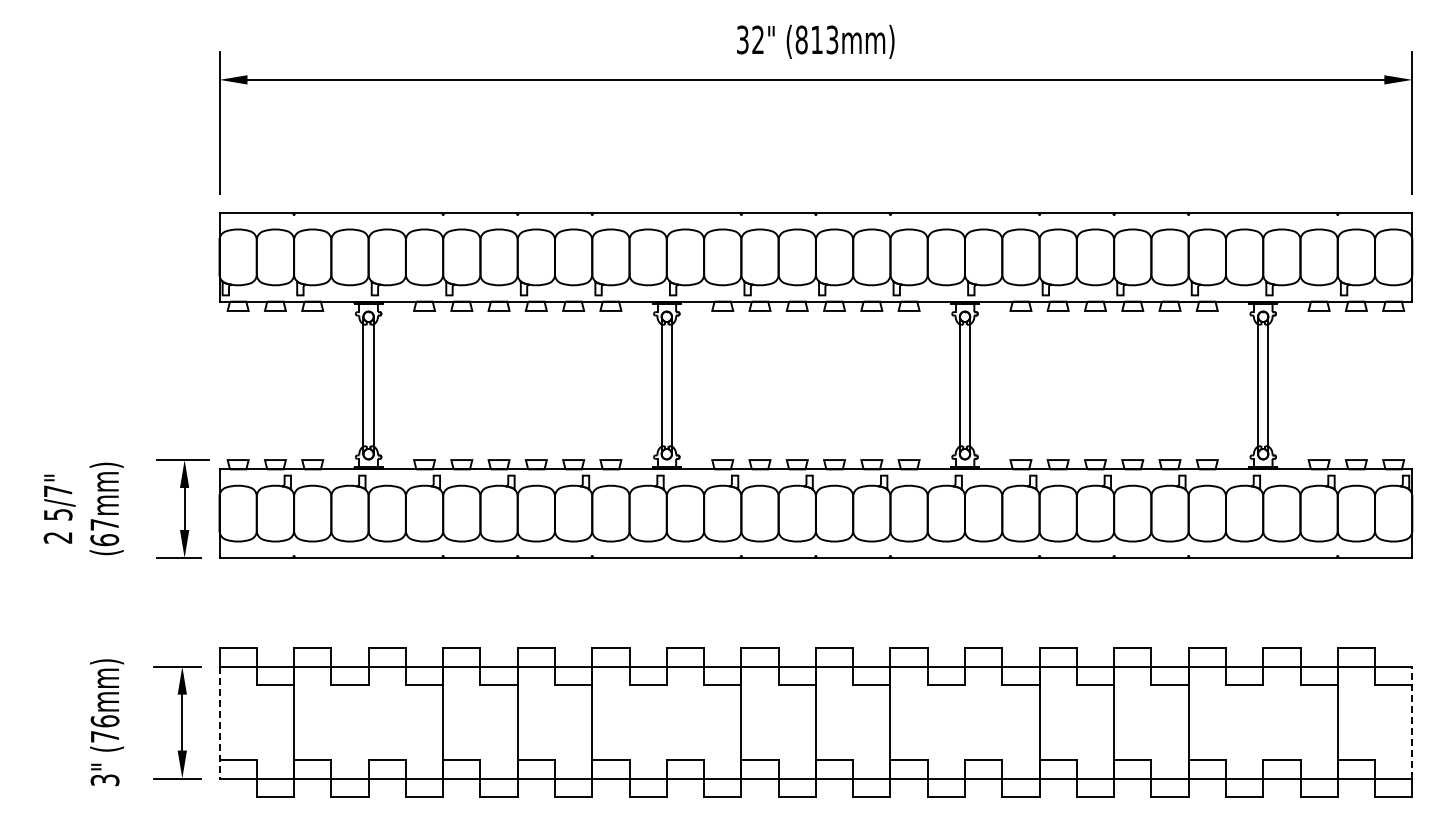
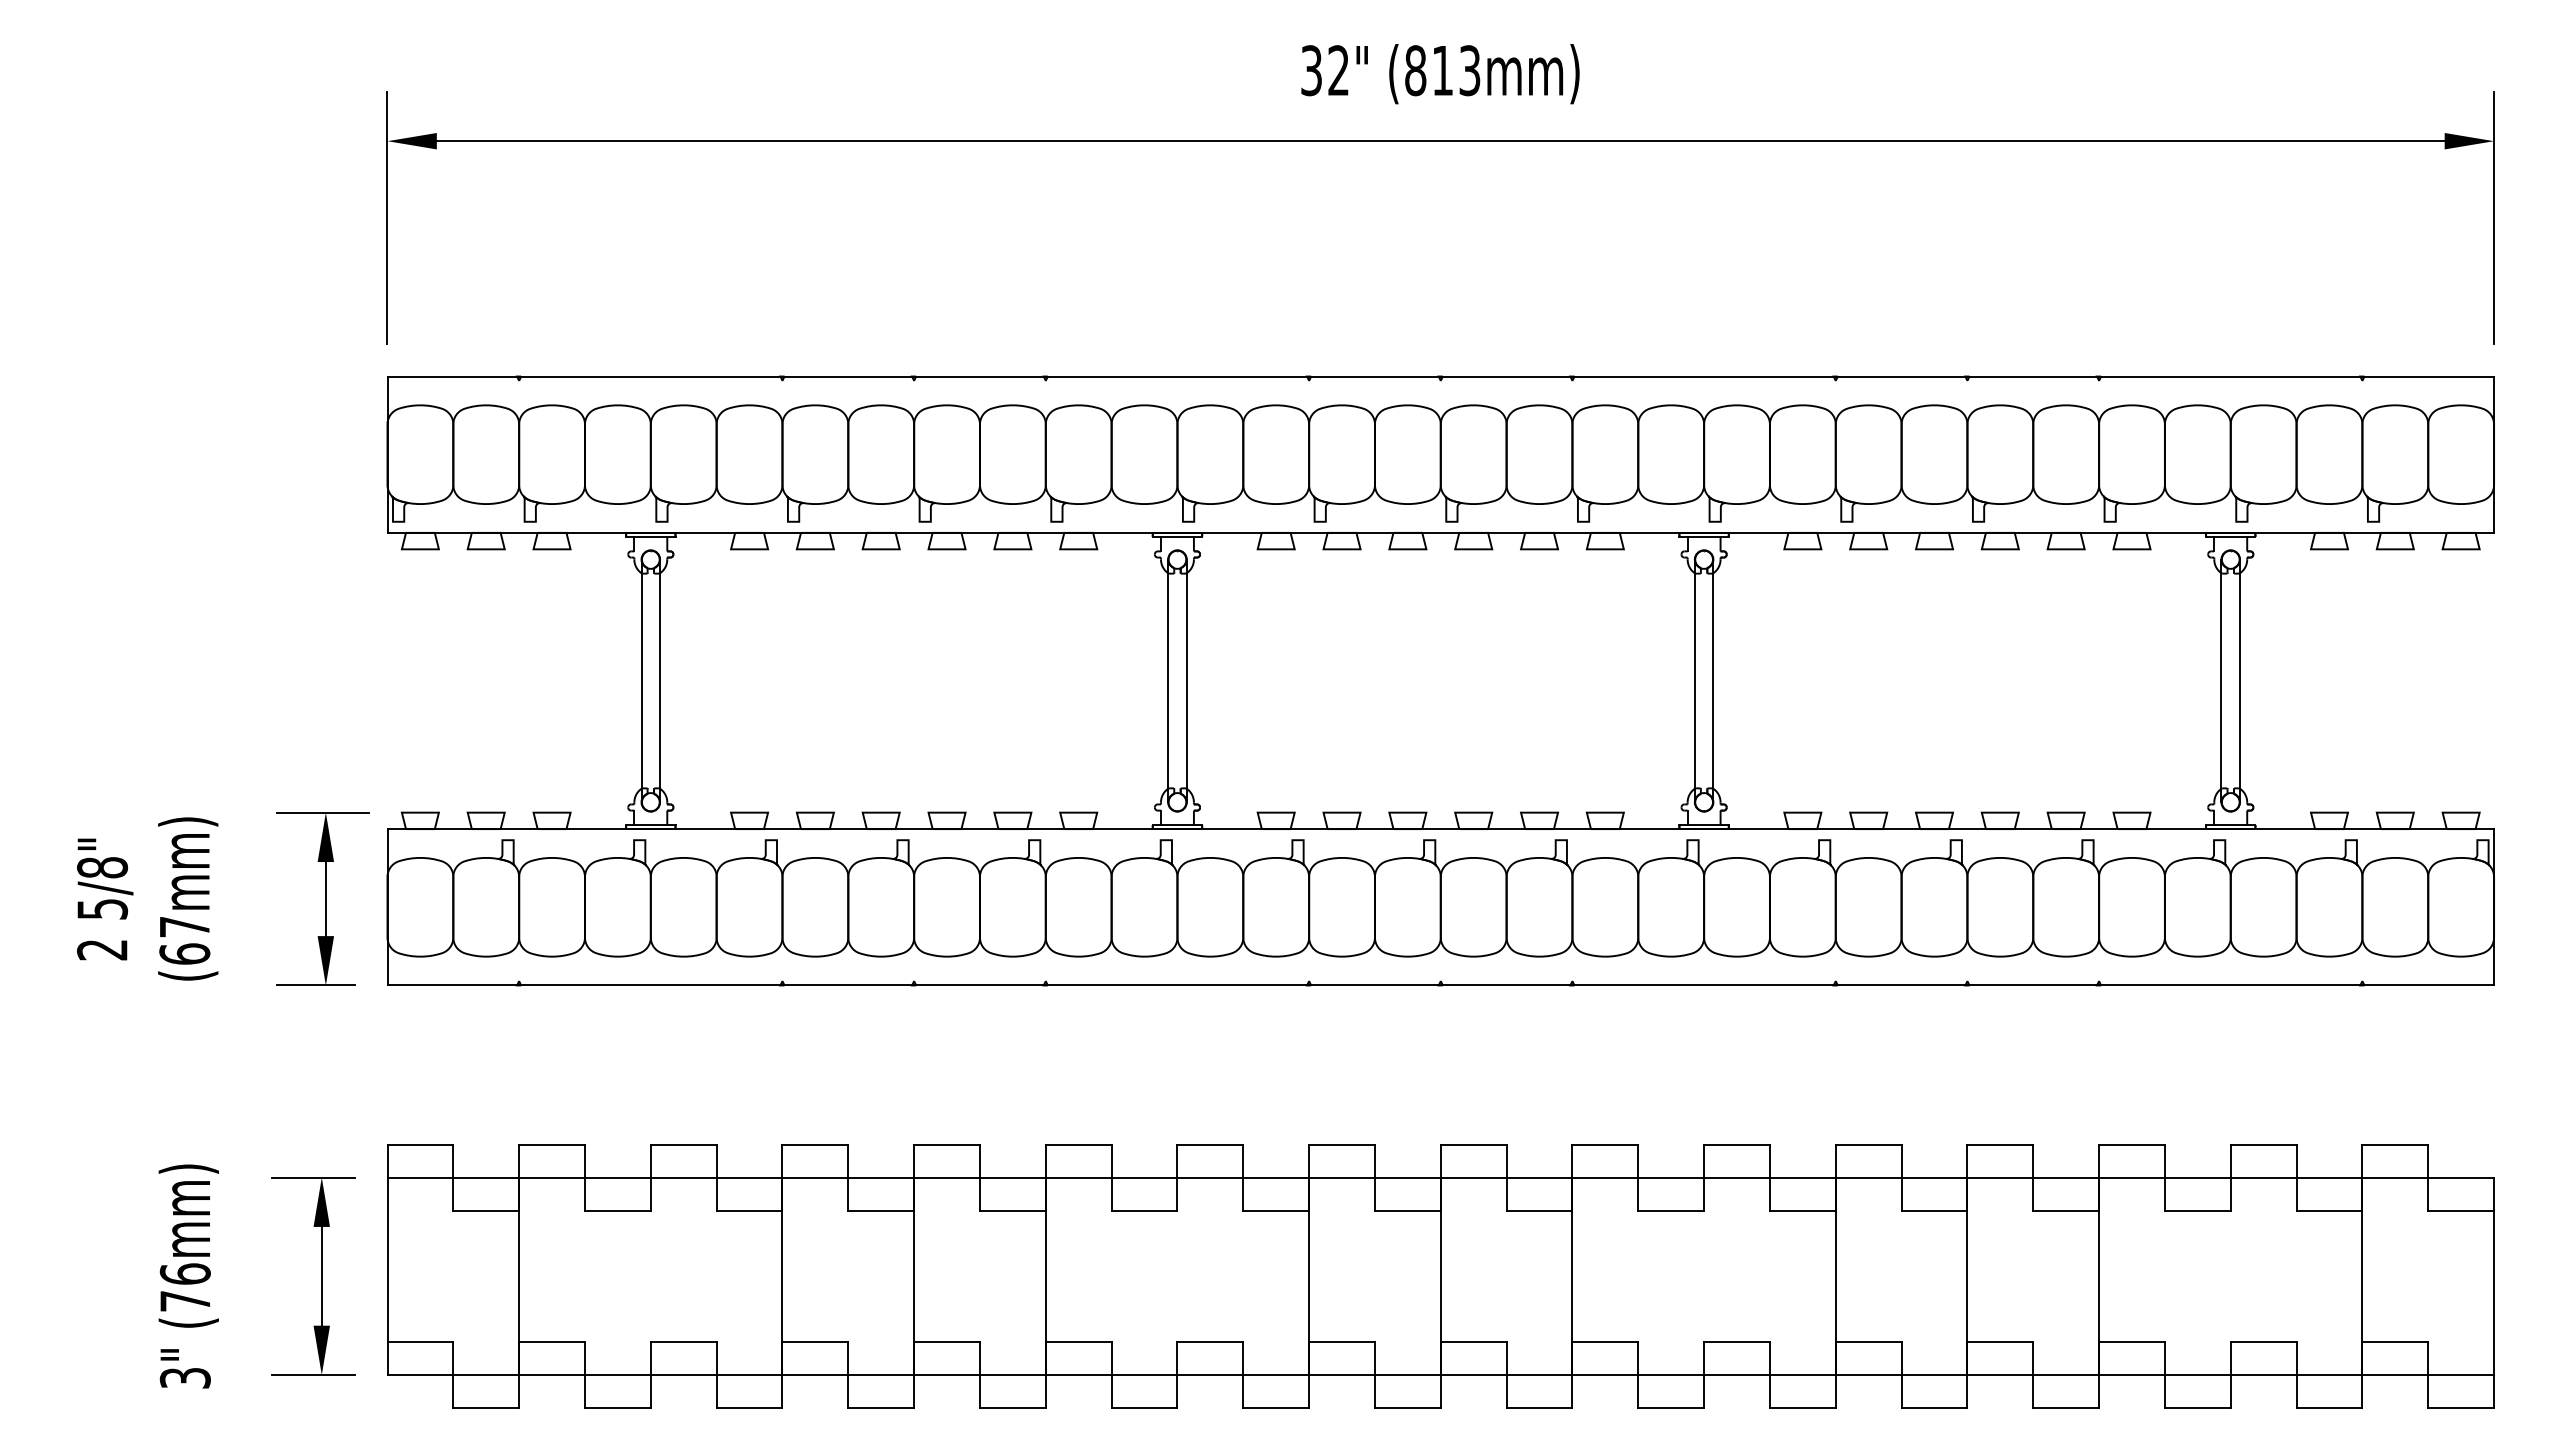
text: (57, 491) -> (101, 868), 5/7" -> 5/8"
line: (219, 722) -> (387, 1276), dashed -> solid
line: (1412, 722) -> (2494, 1276), dashed -> solid

